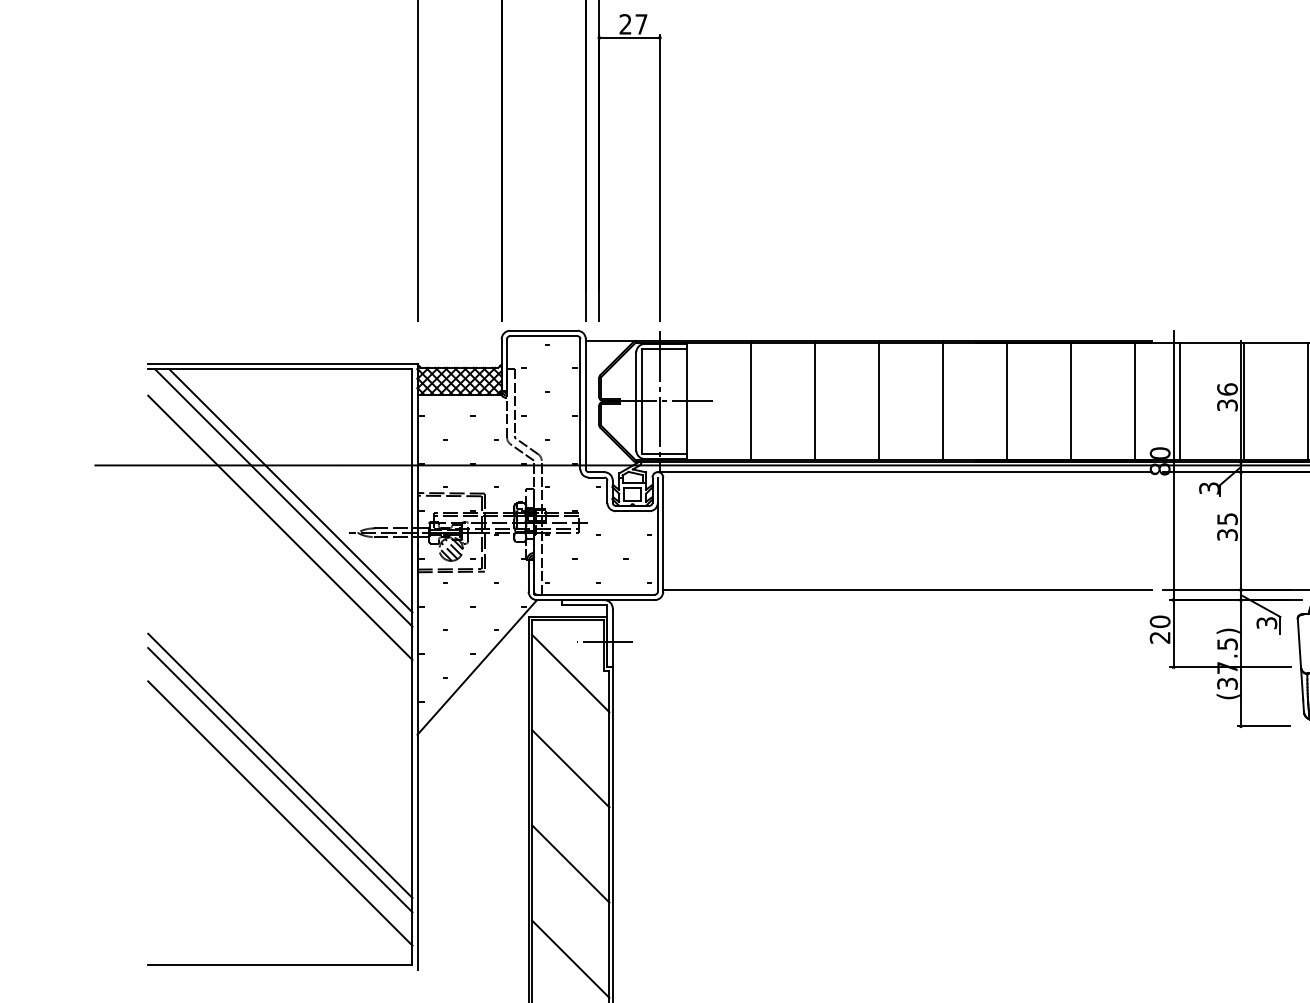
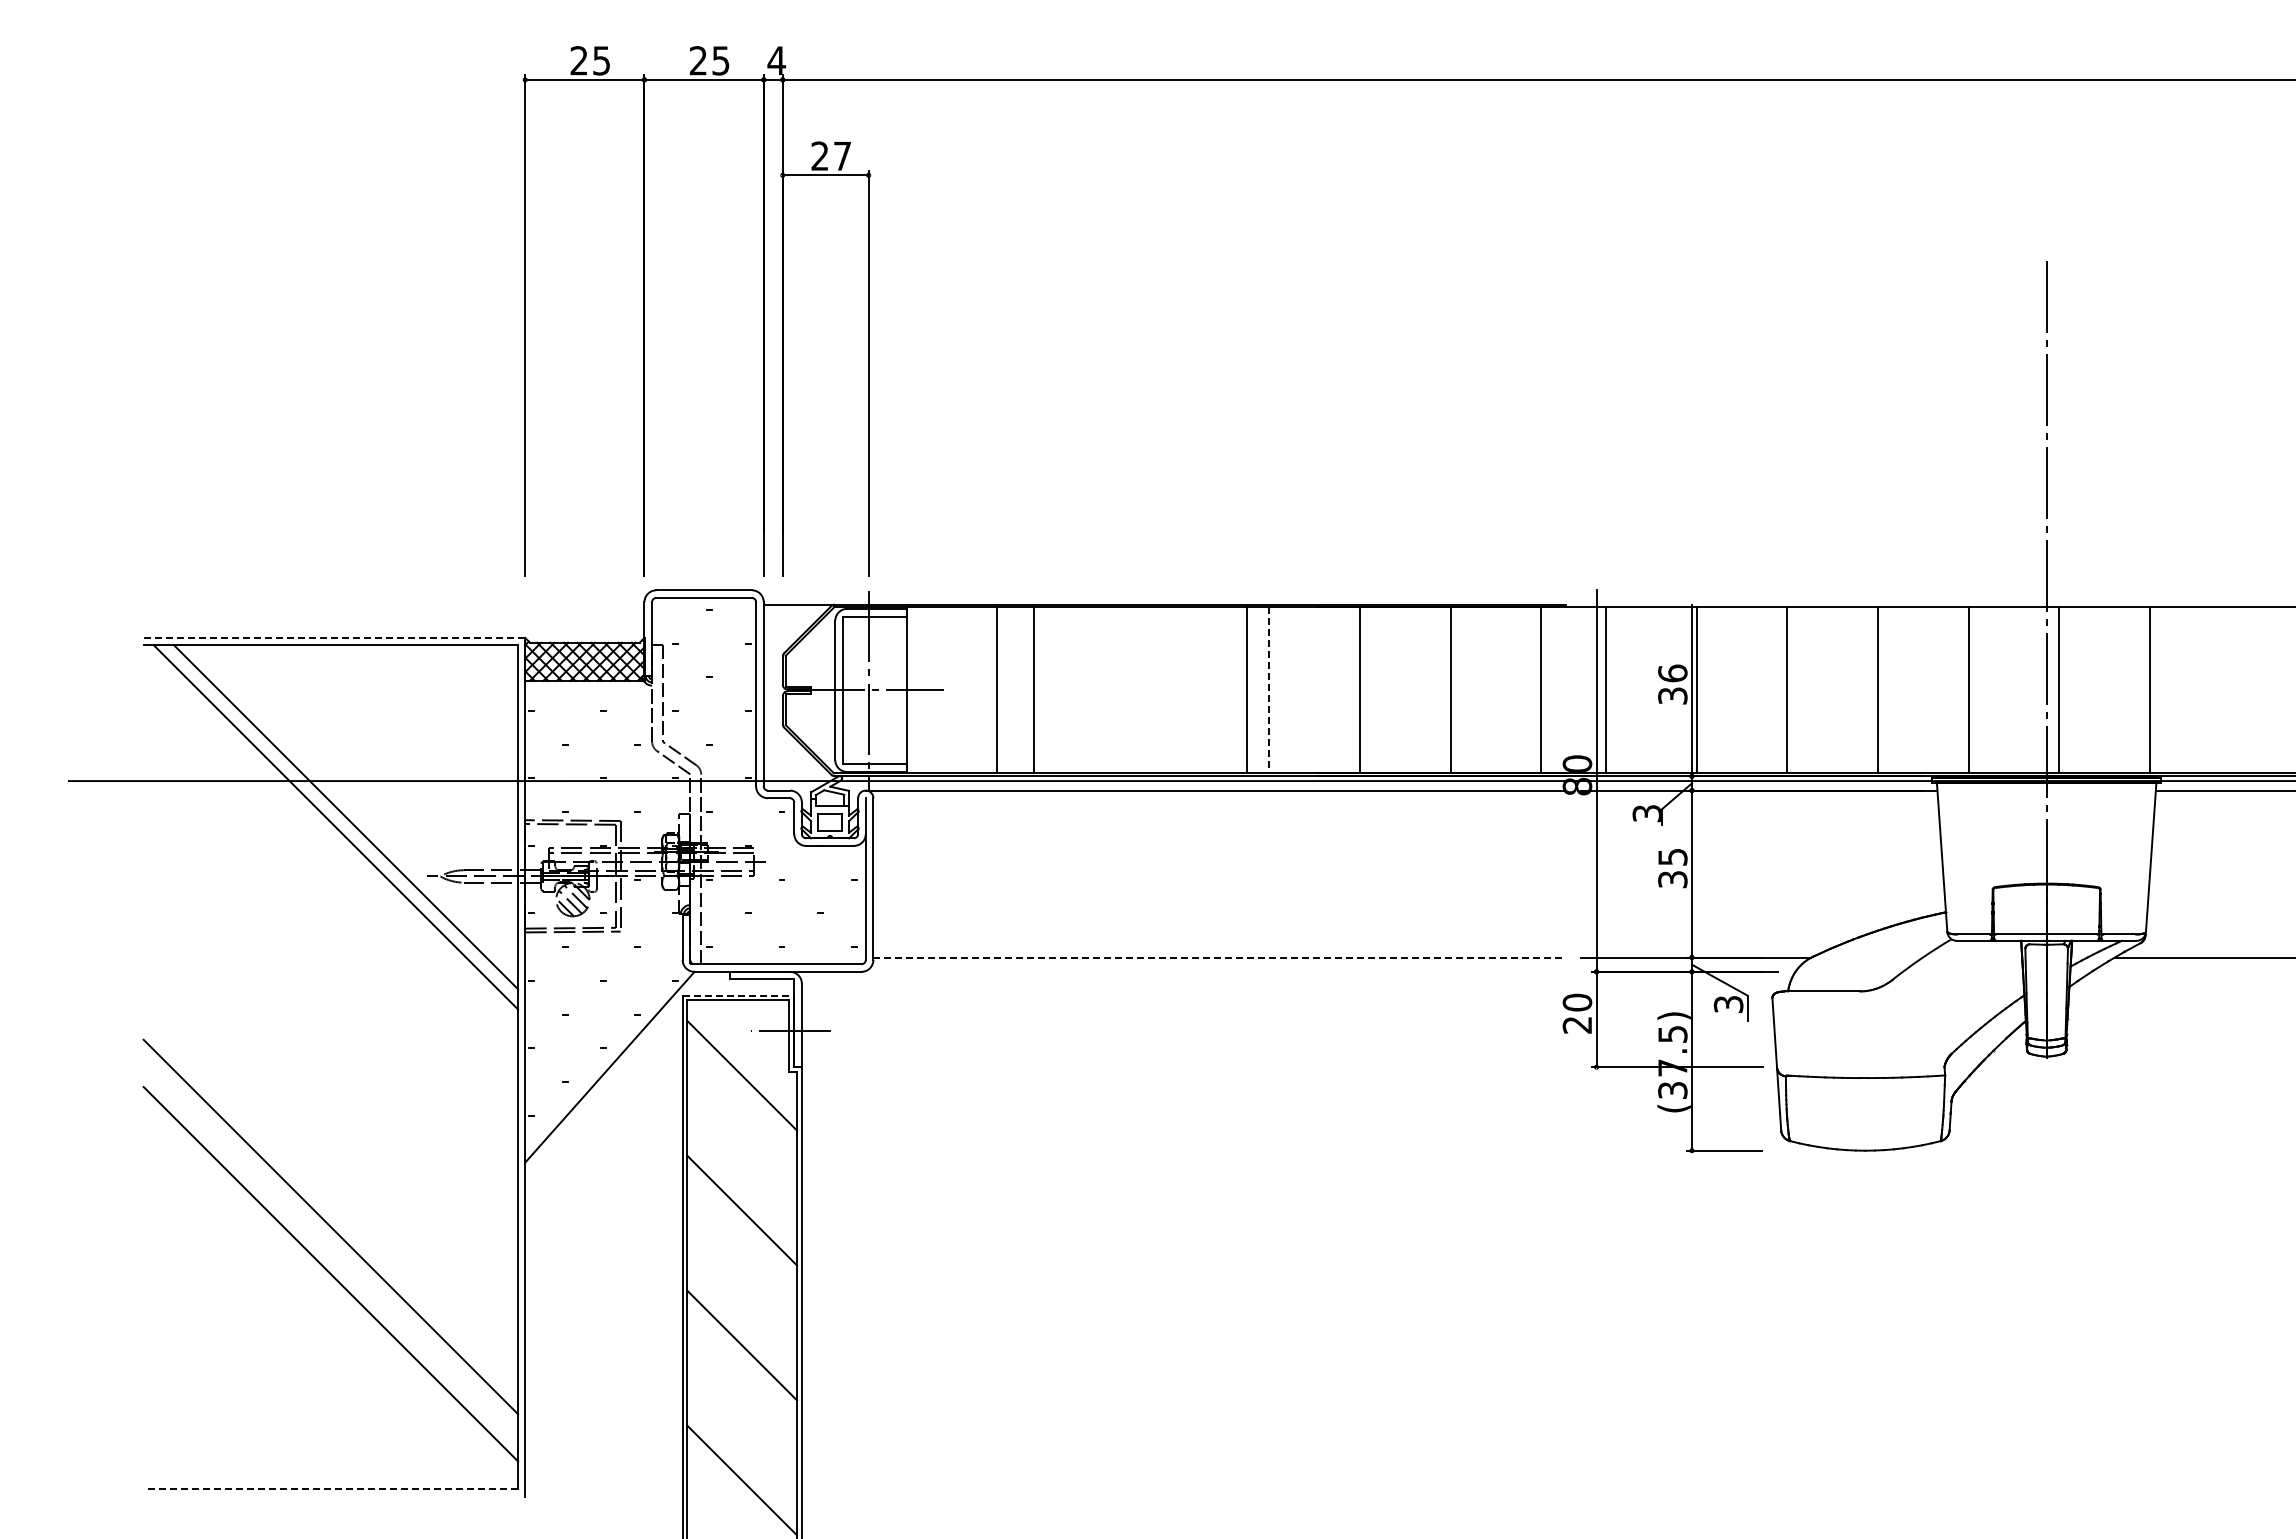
line: (282, 364) -> (334, 637), solid -> dashed
line: (815, 401) -> (1034, 690), moved
line: (878, 401) -> (1246, 690), moved
line: (942, 401) -> (1269, 690), solid -> dashed
line: (280, 527) -> (330, 869), removed
line: (907, 589) -> (1219, 957), solid -> dashed
line: (568, 616) -> (738, 995), solid -> dashed
line: (280, 765) -> (330, 1206), removed
line: (280, 965) -> (330, 1489), solid -> dashed

